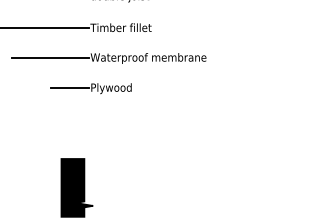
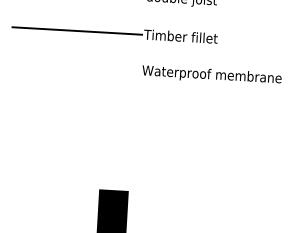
line: (50, 57) -> (94, 67), removed
part: (90, 88) -> (139, 107), removed

